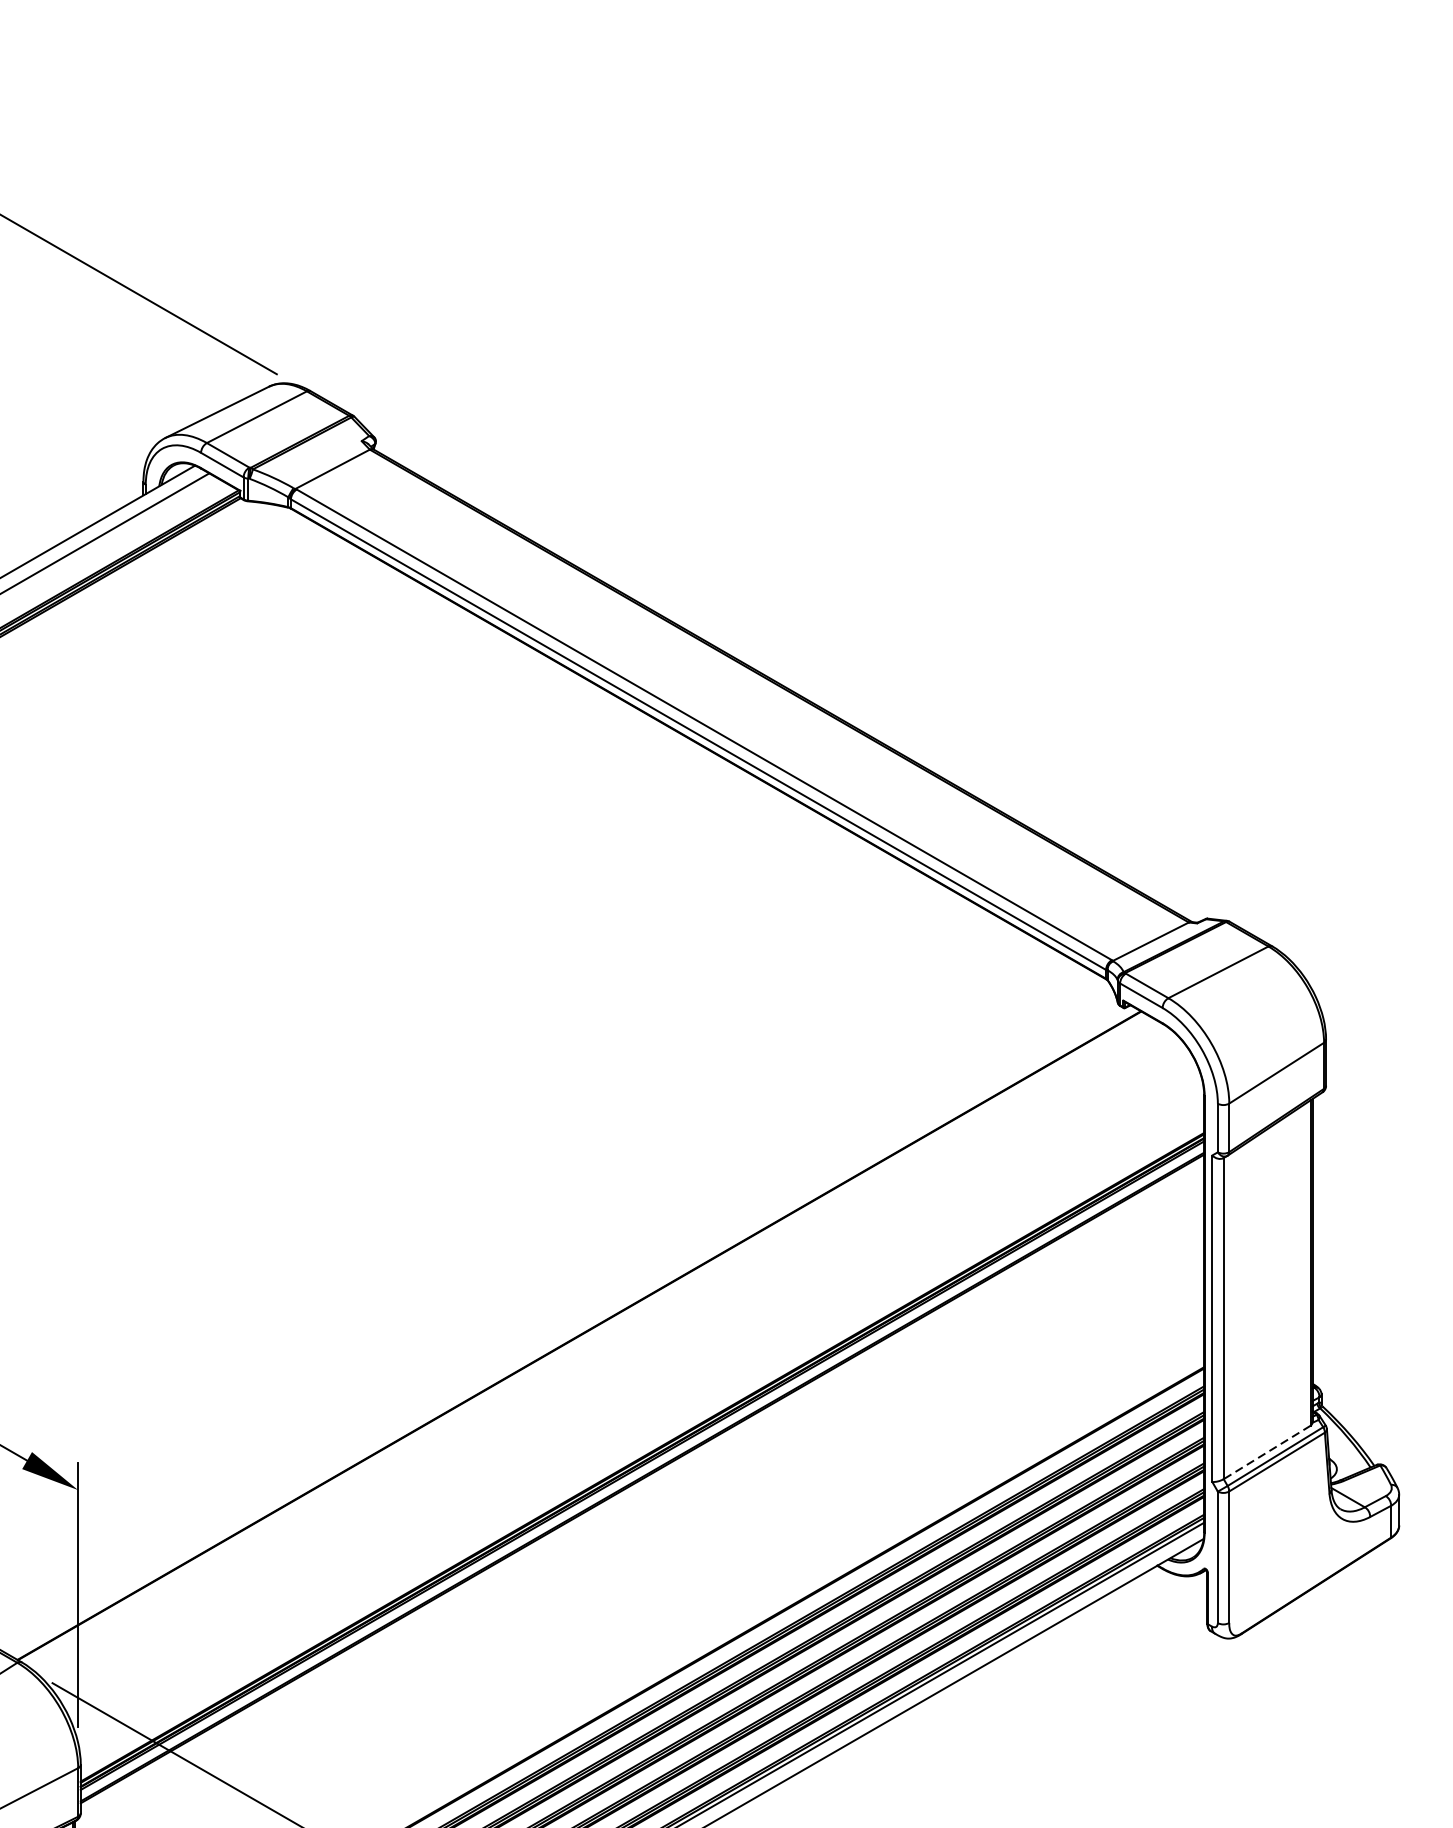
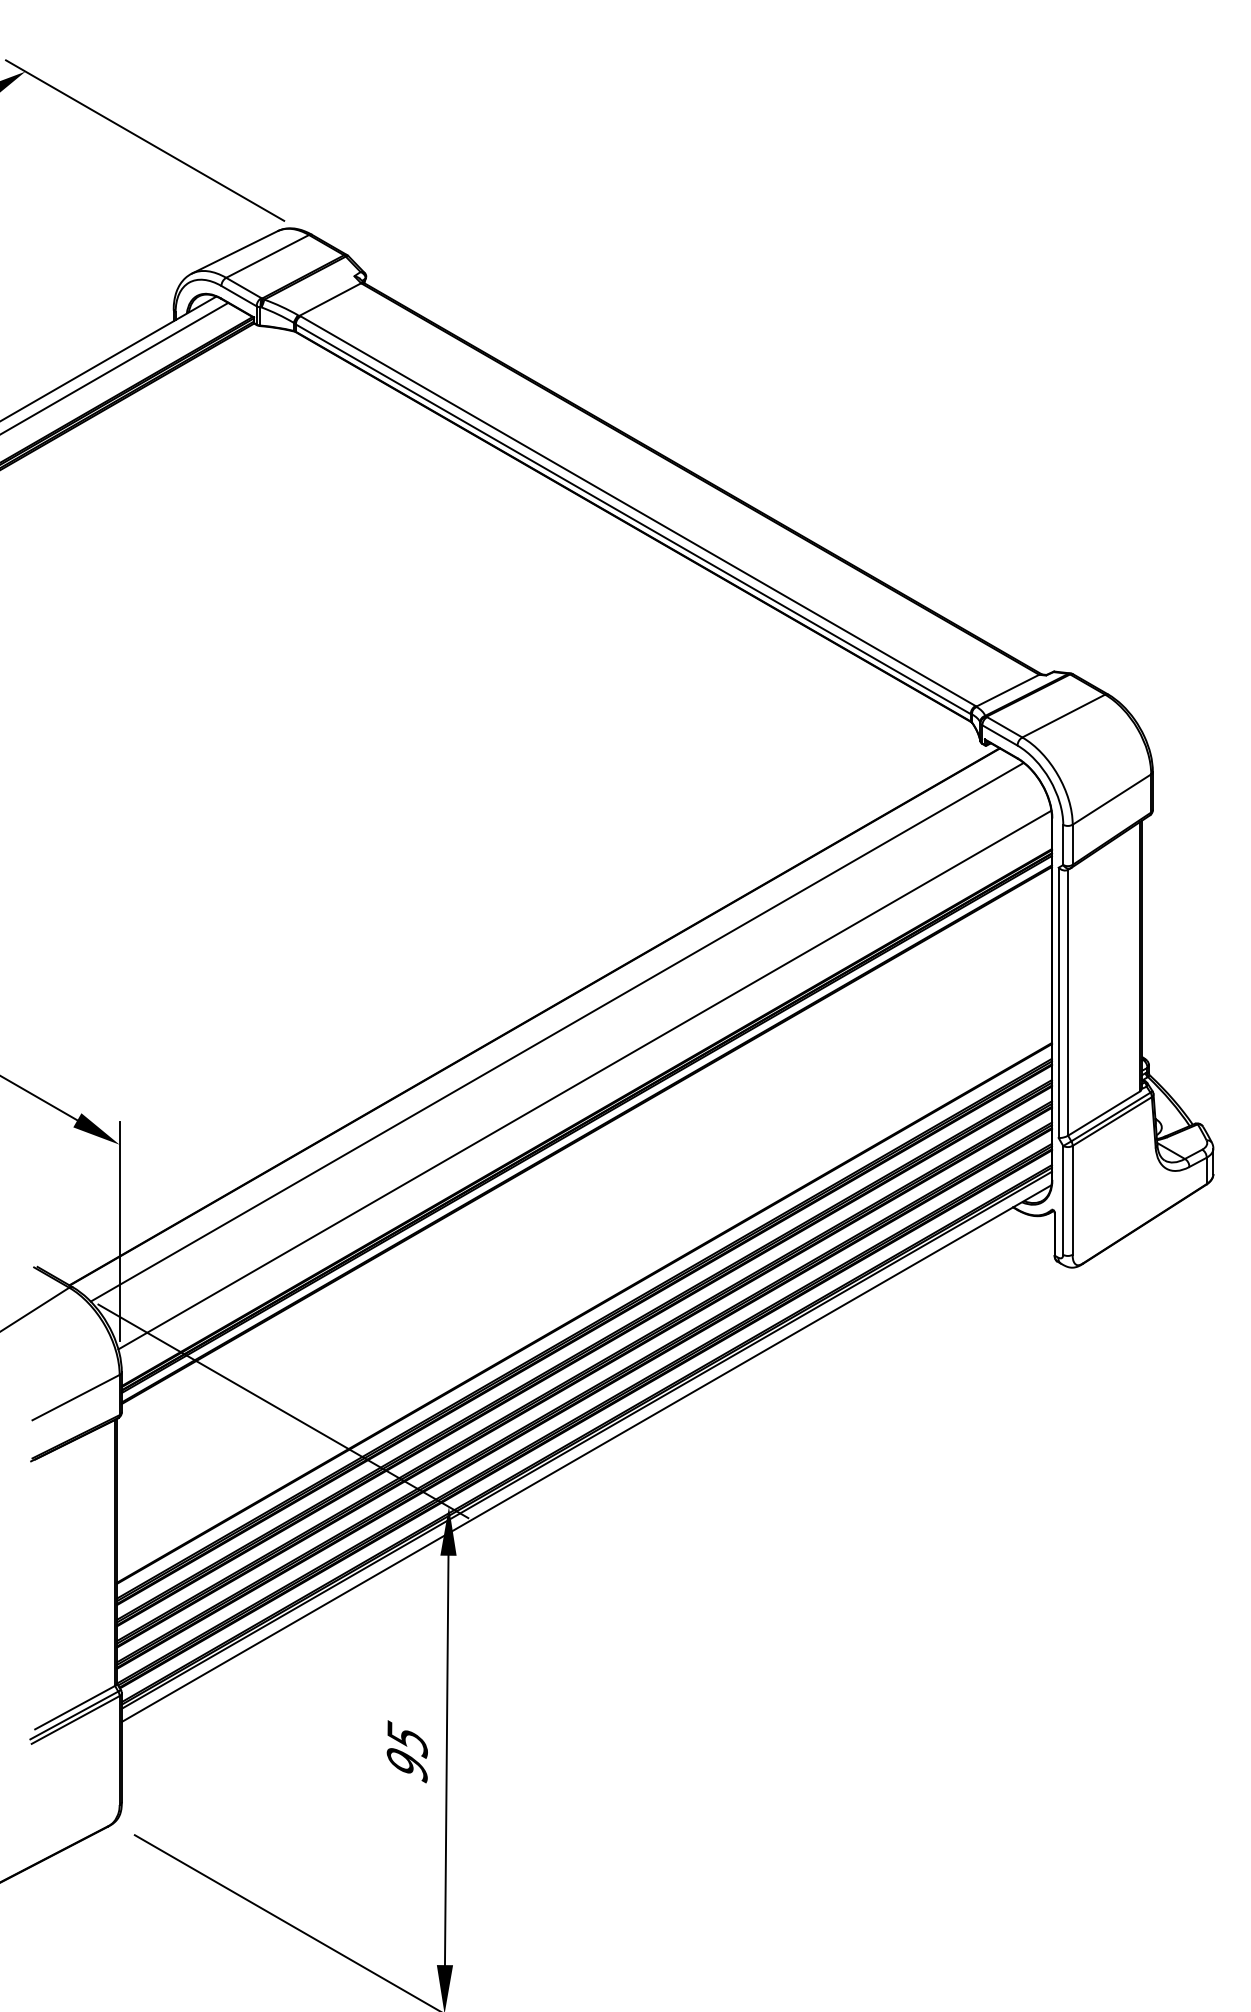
line: (605, 1353) -> (556, 1031), added
line: (639, 1411) -> (584, 1079), added
line: (1266, 1452) -> (1103, 1113), dashed -> solid

